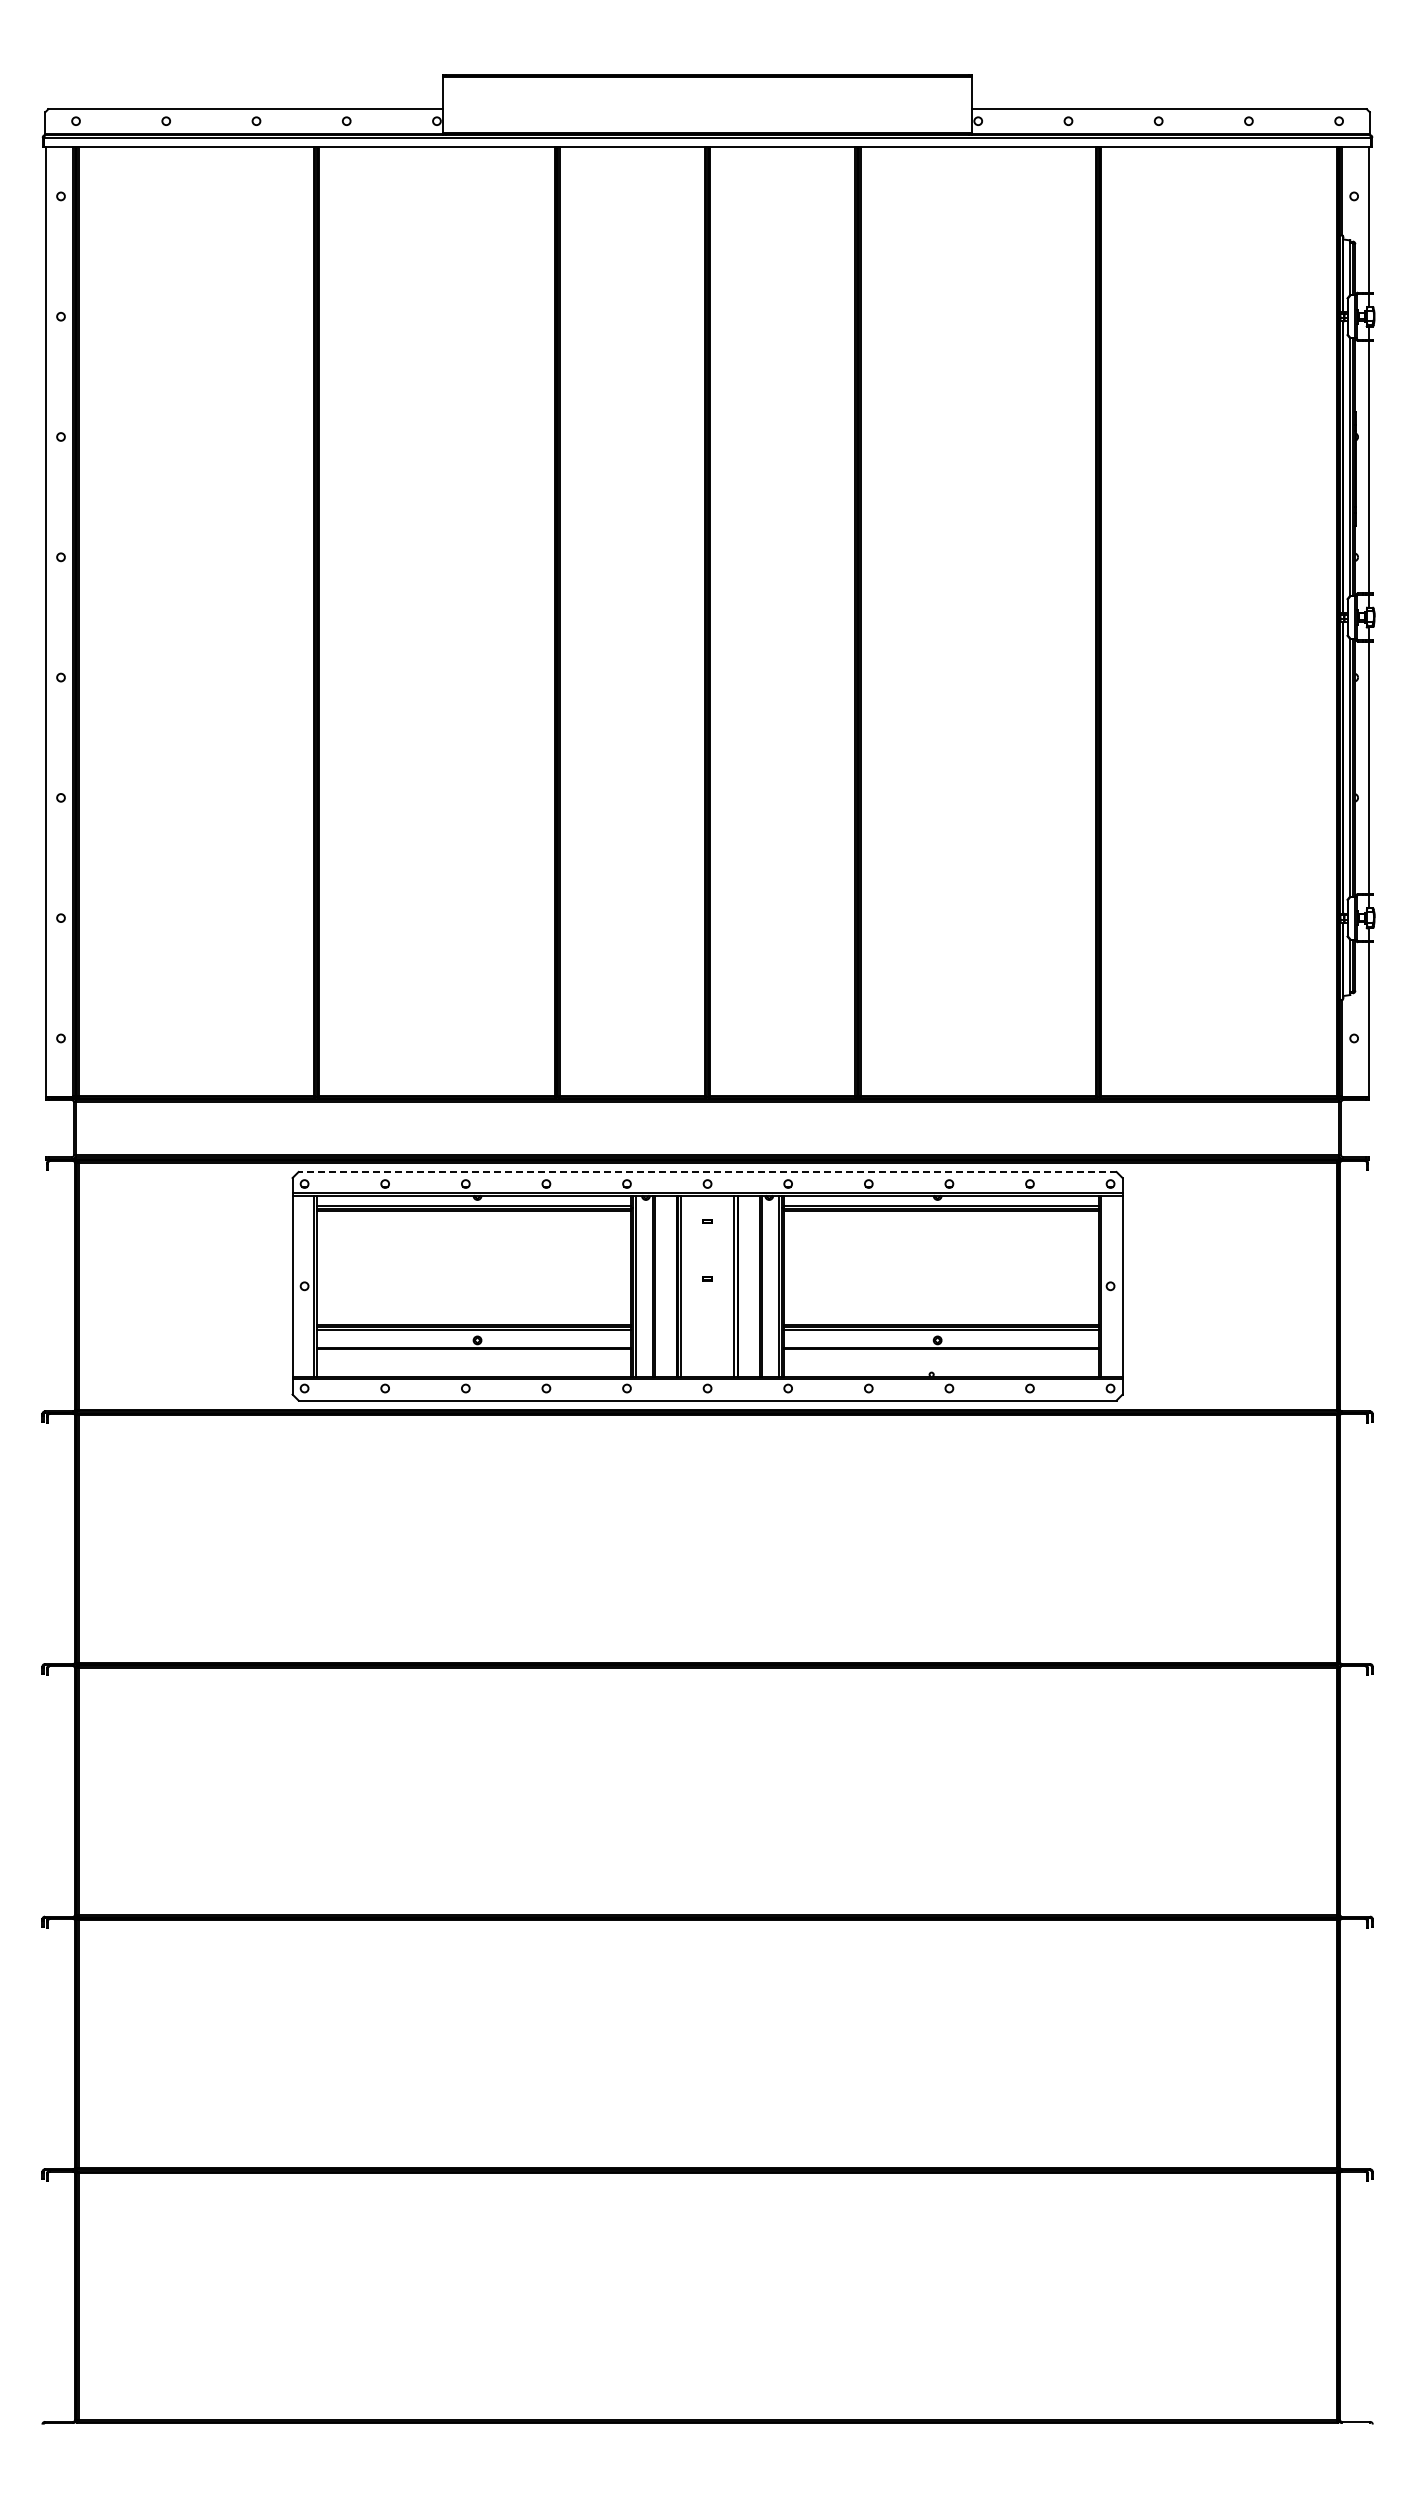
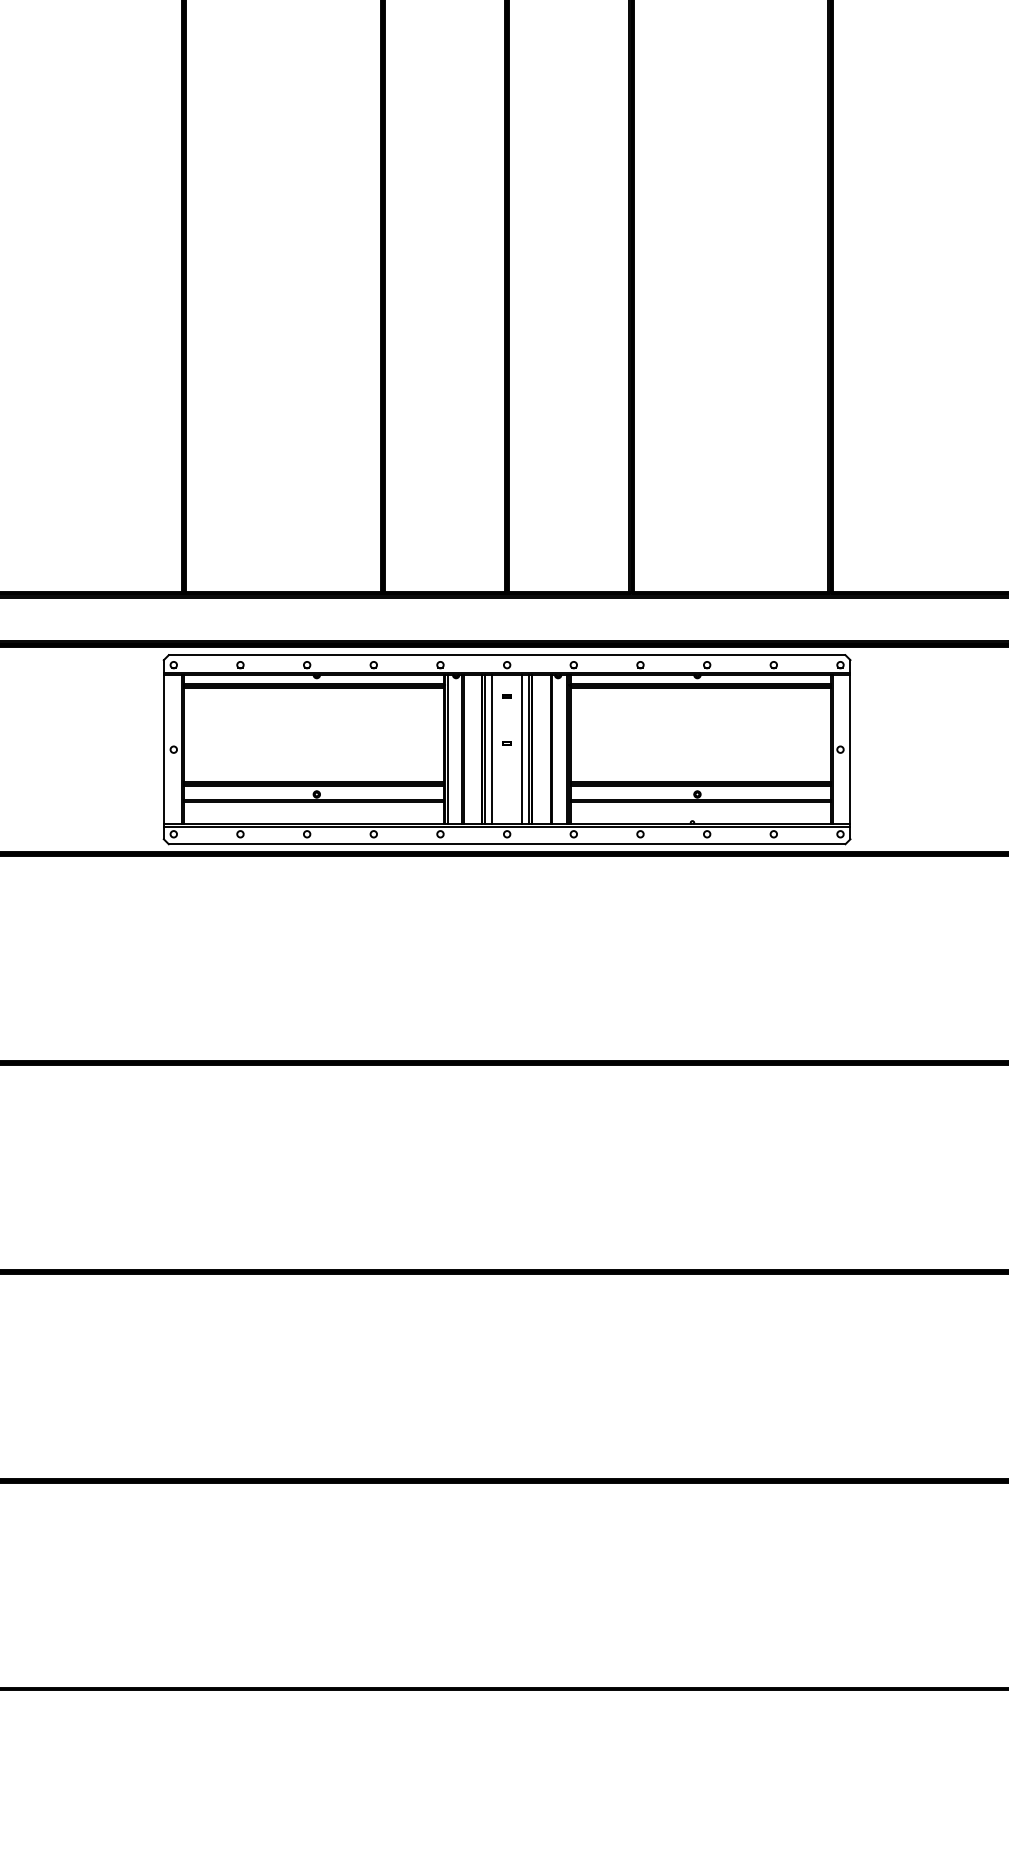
line: (707, 1172) -> (507, 655), dashed -> solid
line: (689, 1286) -> (492, 749), added
line: (725, 1286) -> (521, 749), added

